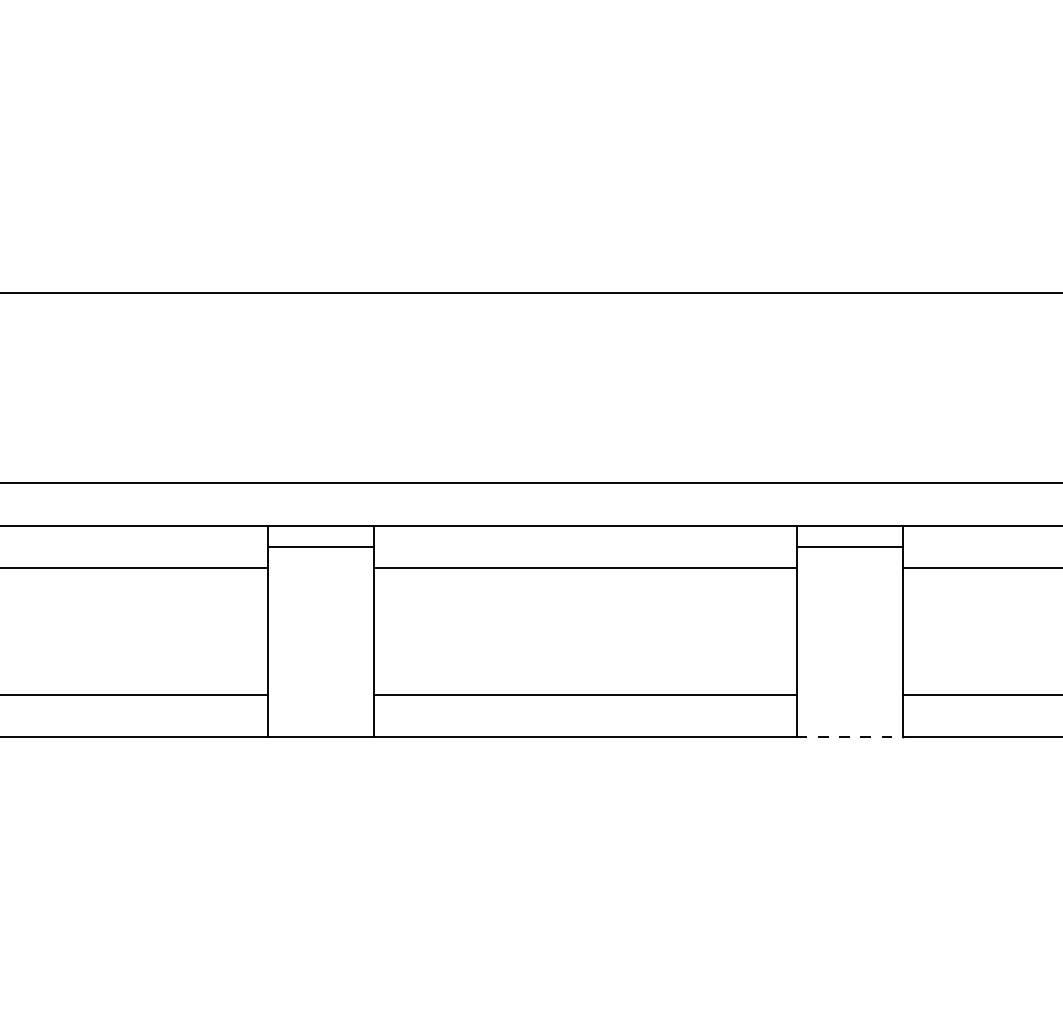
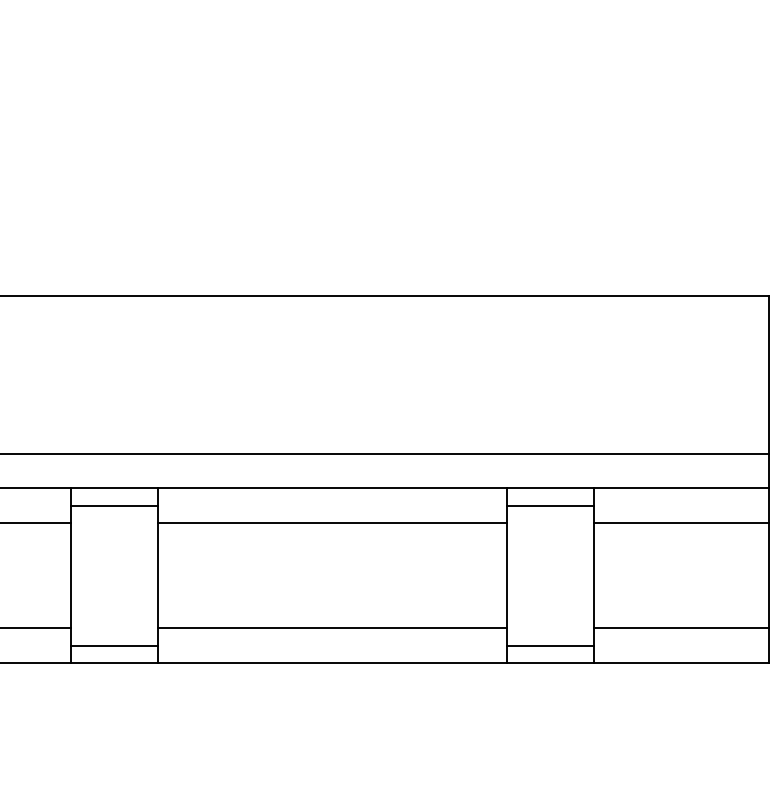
line: (320, 716) -> (114, 646), added
line: (849, 716) -> (550, 646), added
line: (849, 737) -> (550, 663), dashed -> solid

